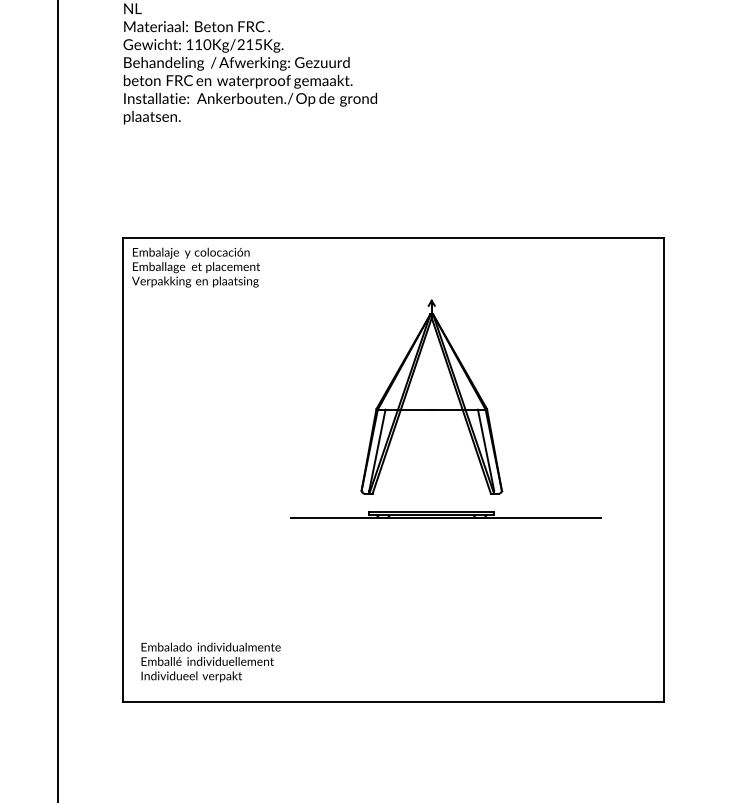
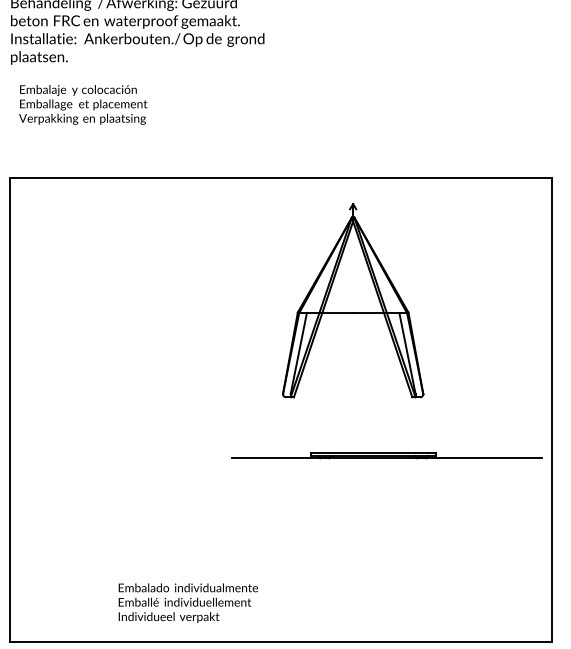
text: (196, 267) -> (83, 104), moved
part: (431, 396) -> (352, 299), moved
part: (445, 514) -> (386, 455), moved
text: (210, 662) -> (187, 603), moved

